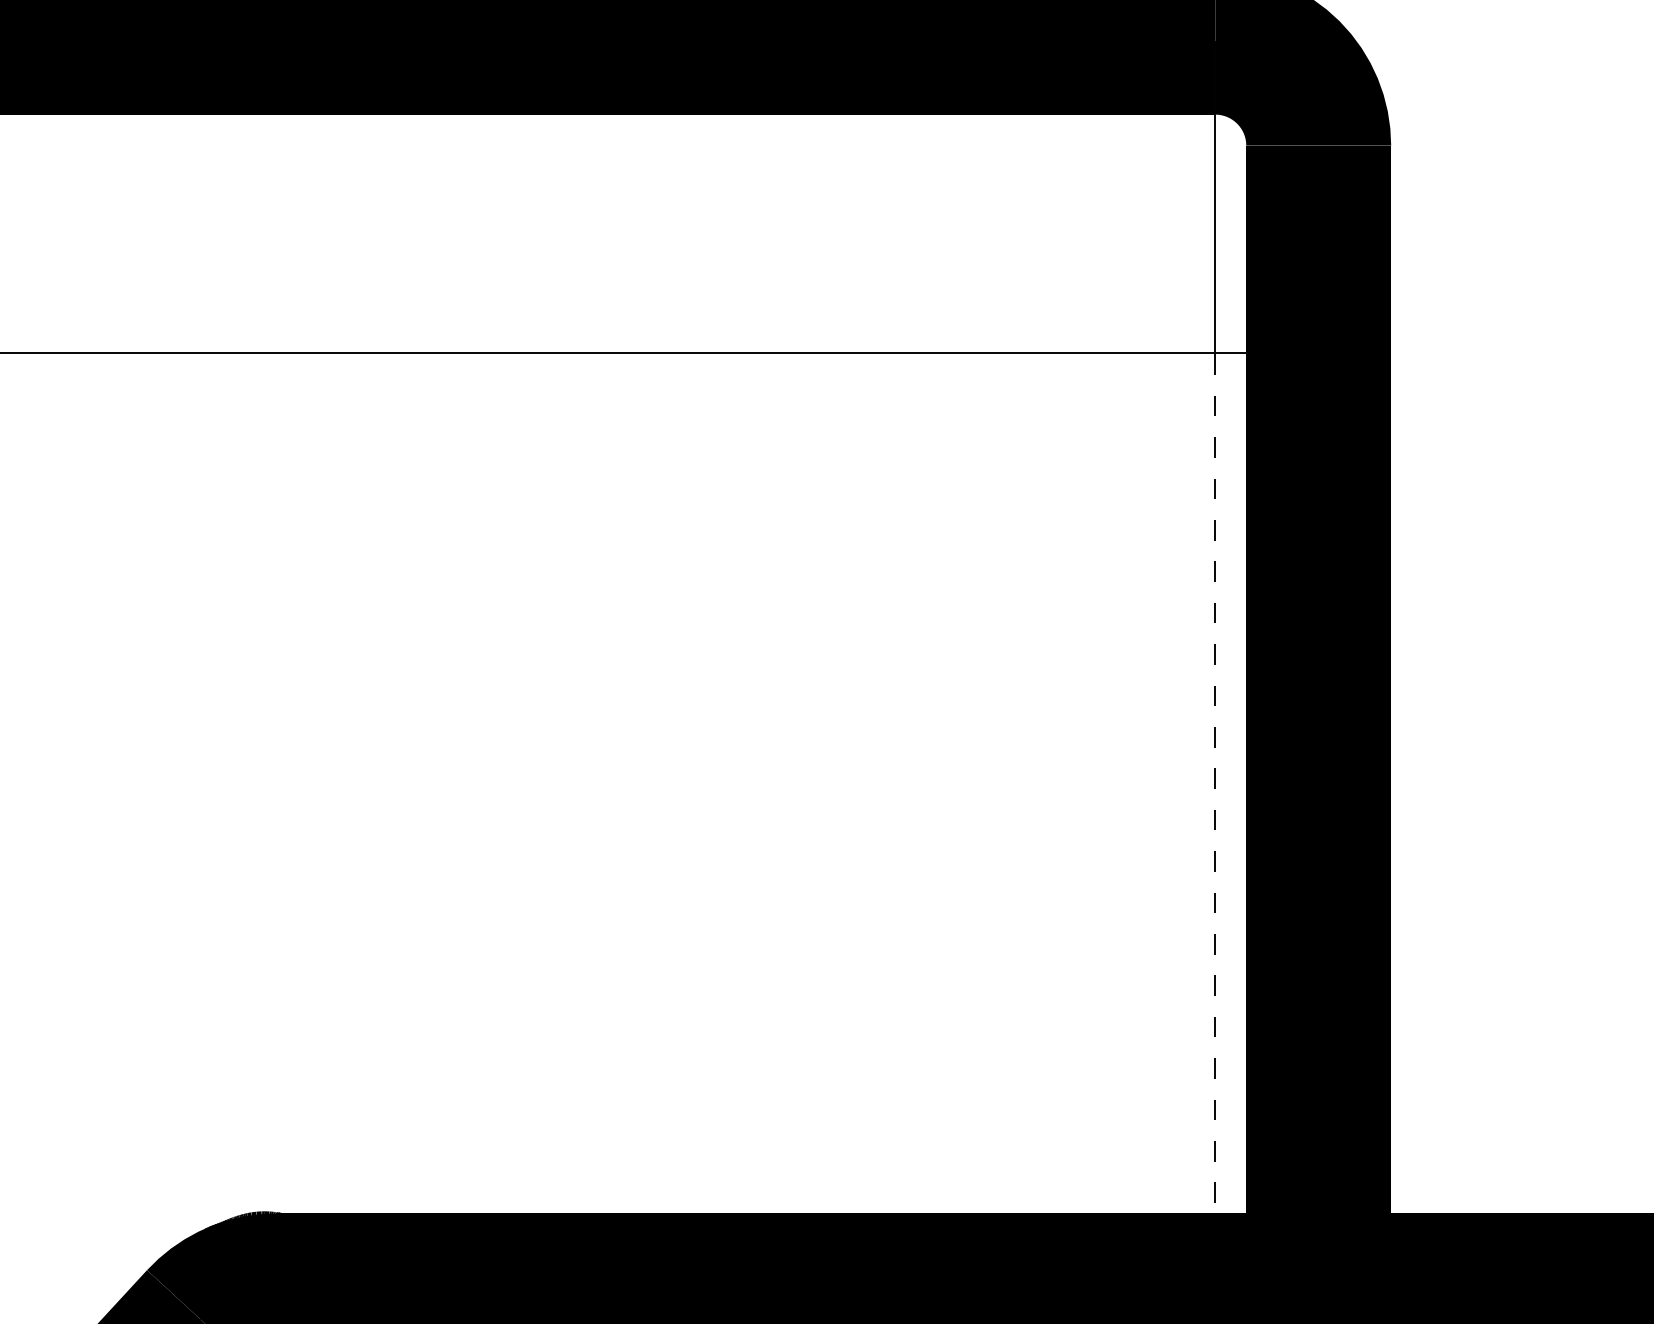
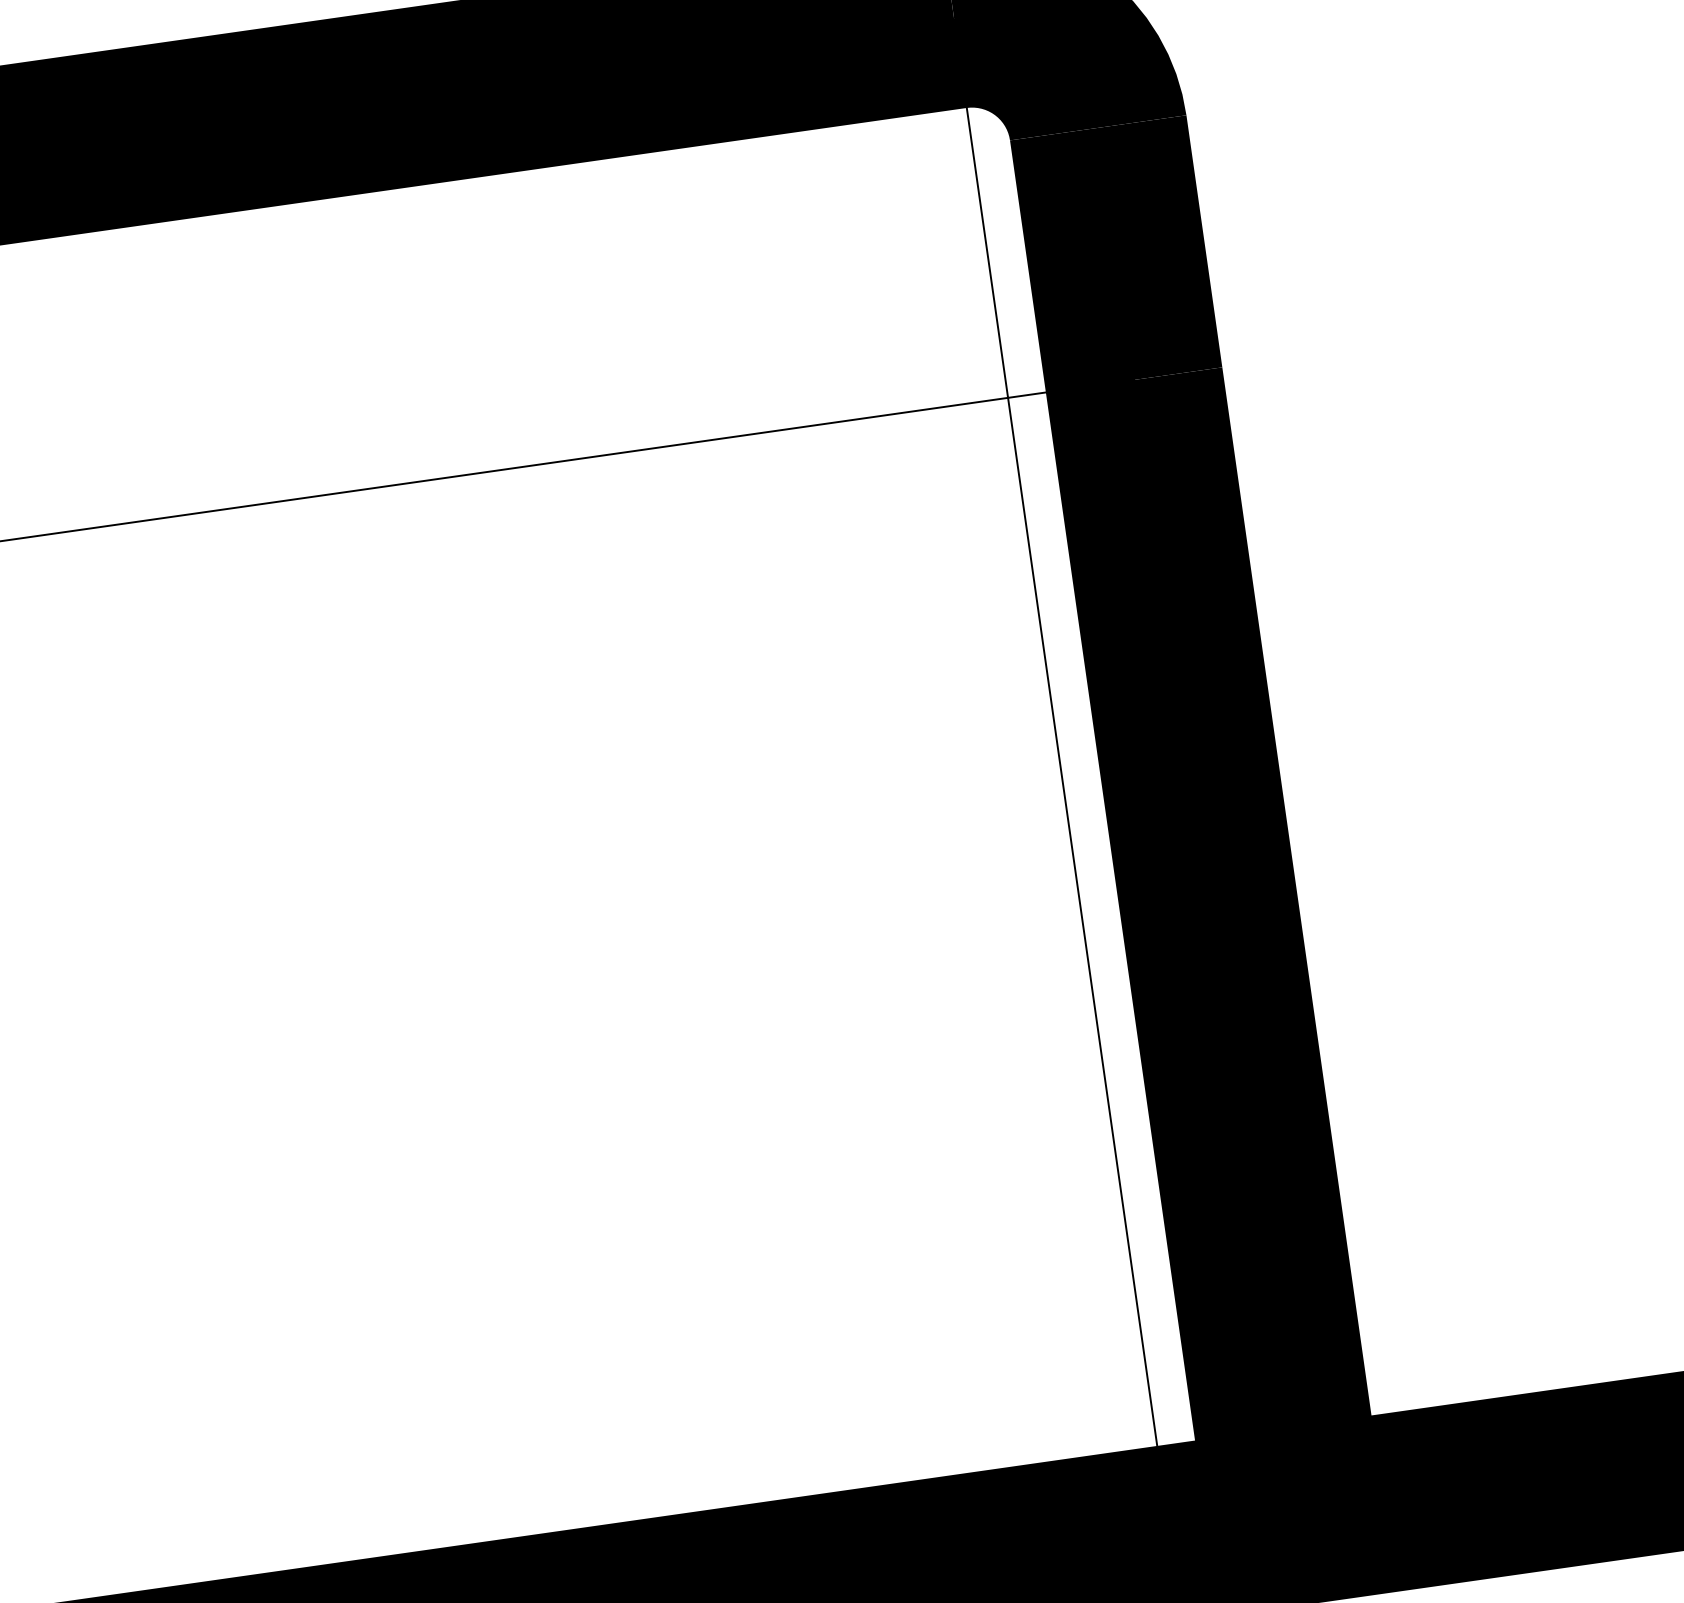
line: (1215, 819) -> (1089, 966), dashed -> solid

